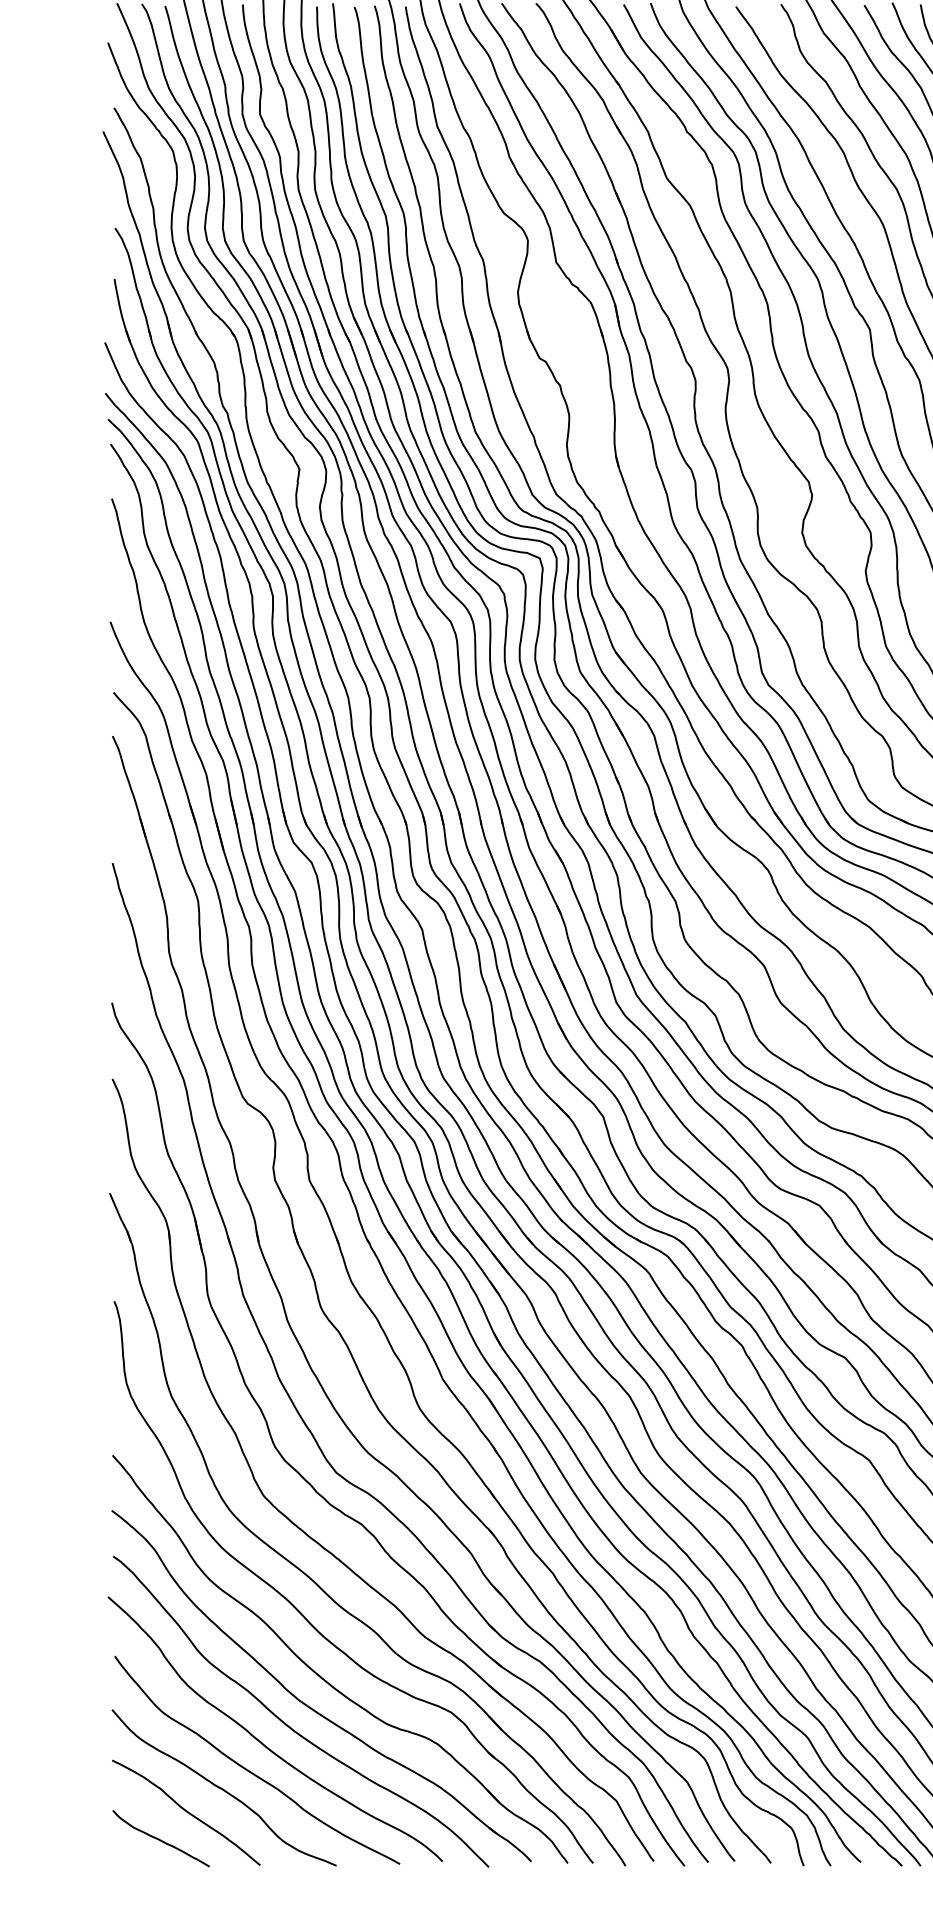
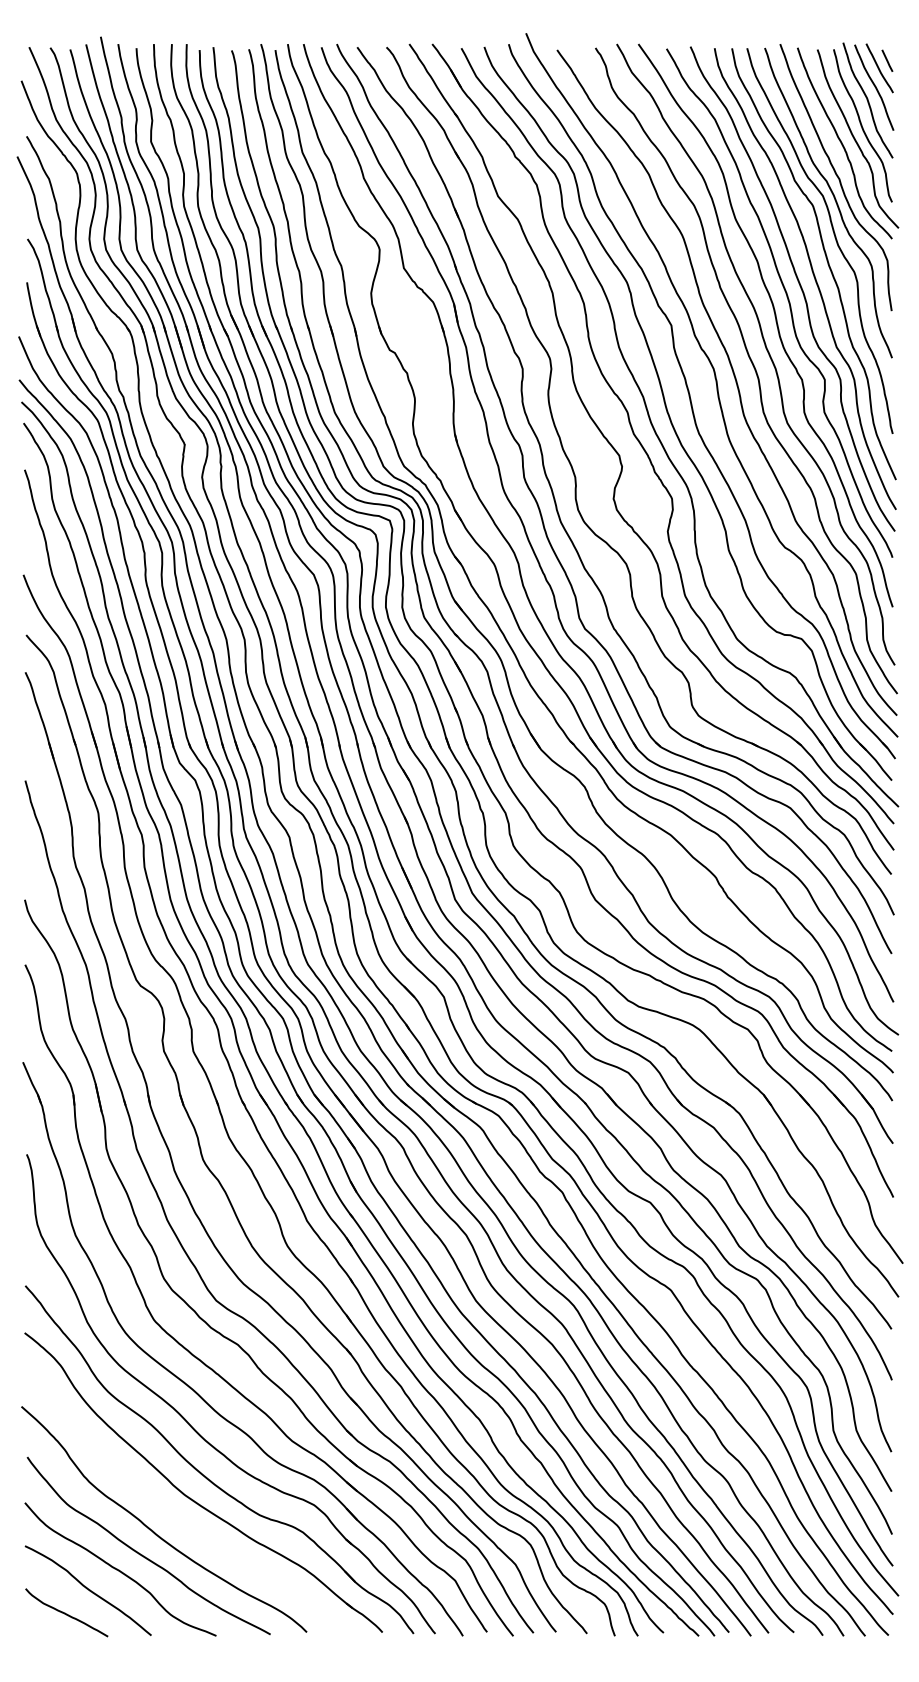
curve: (289, 1725) -> (176, 1516), removed

